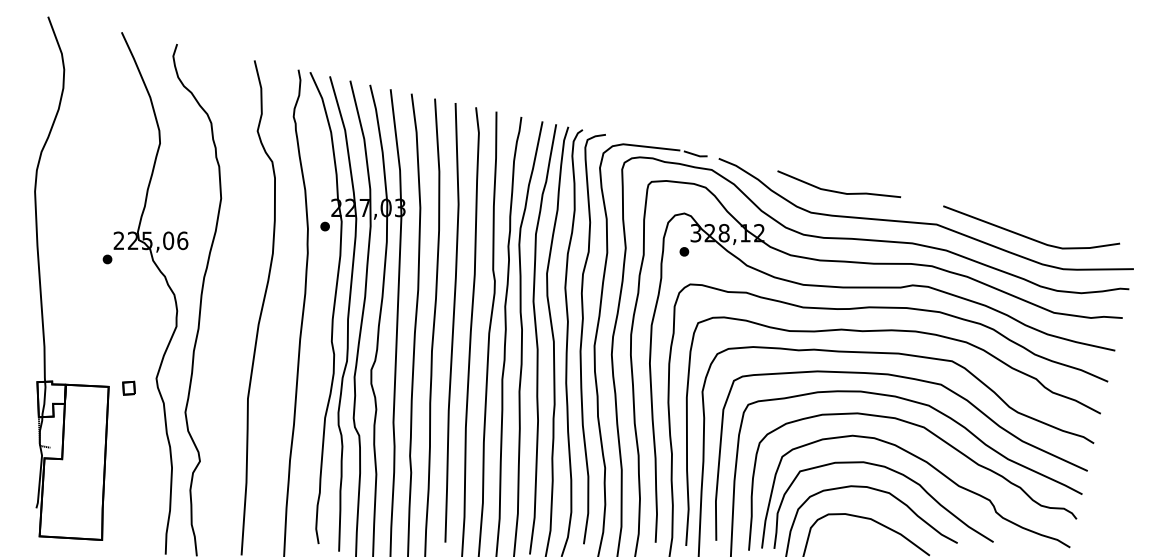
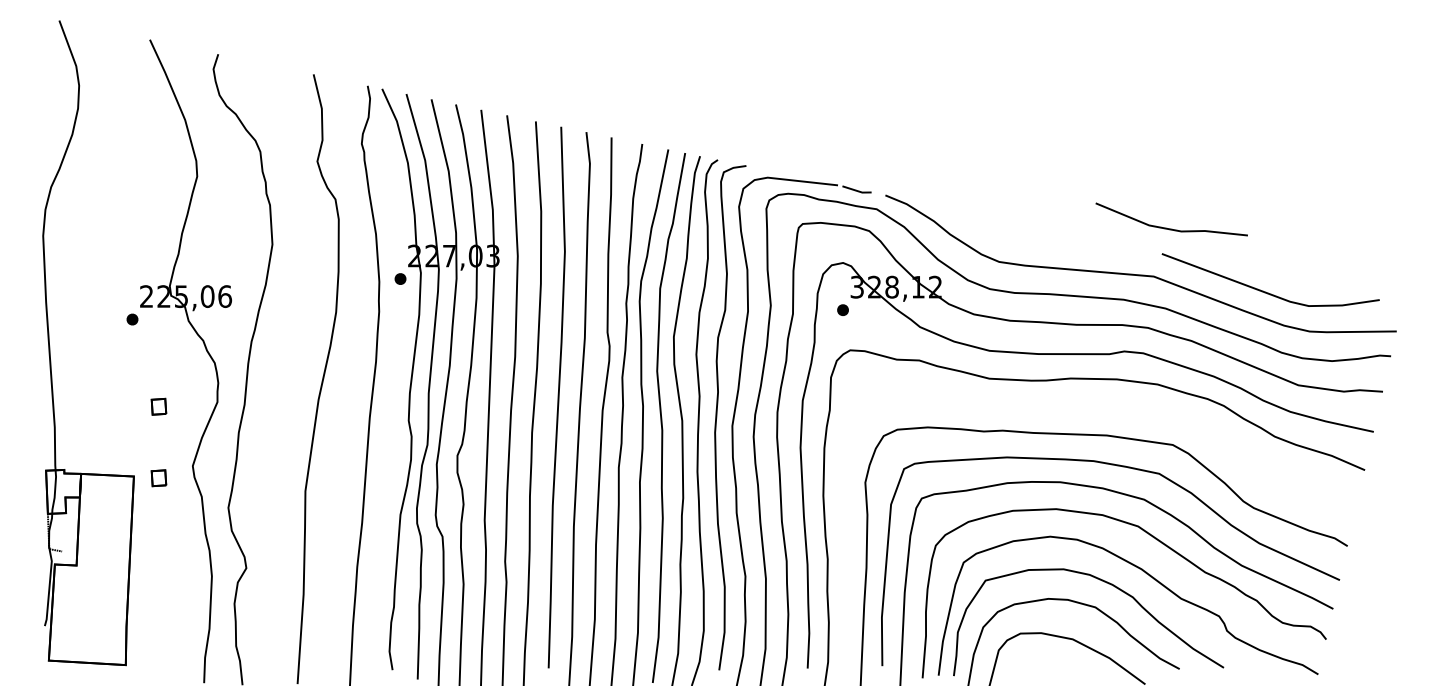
line: (839, 191) -> (1172, 228), moved
part: (128, 329) -> (158, 405), added
curve: (892, 331) -> (1099, 408), removed

